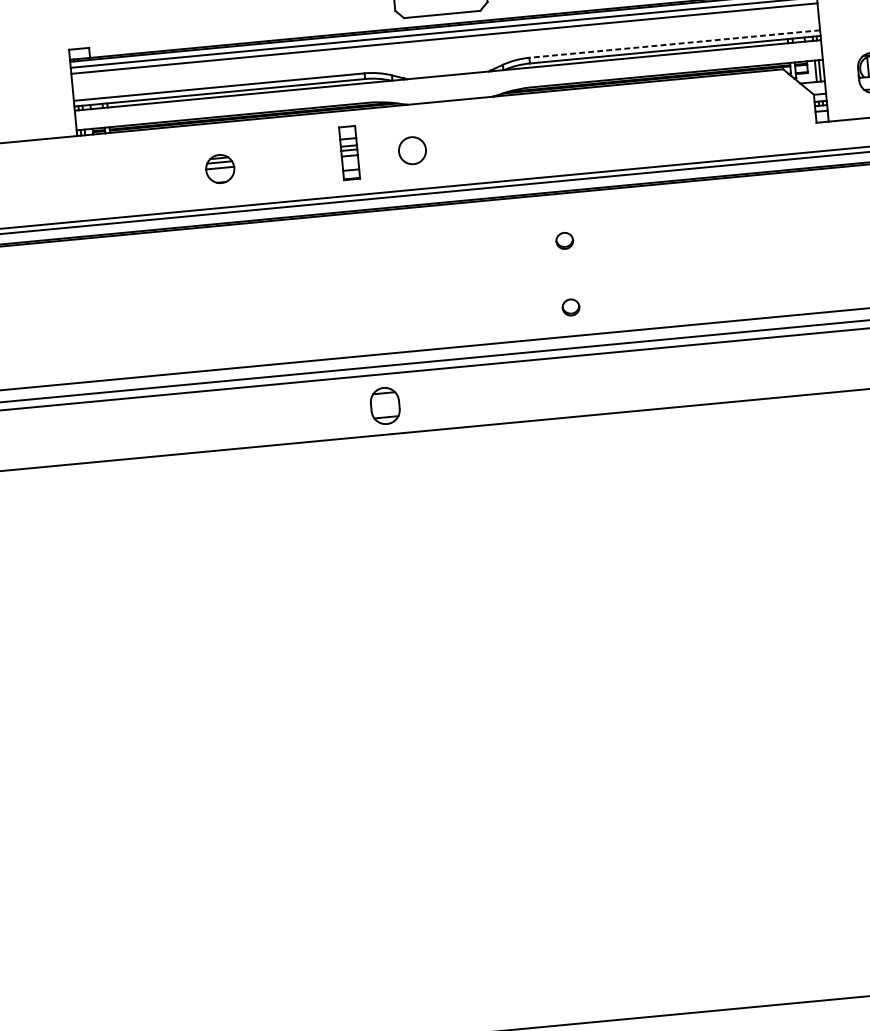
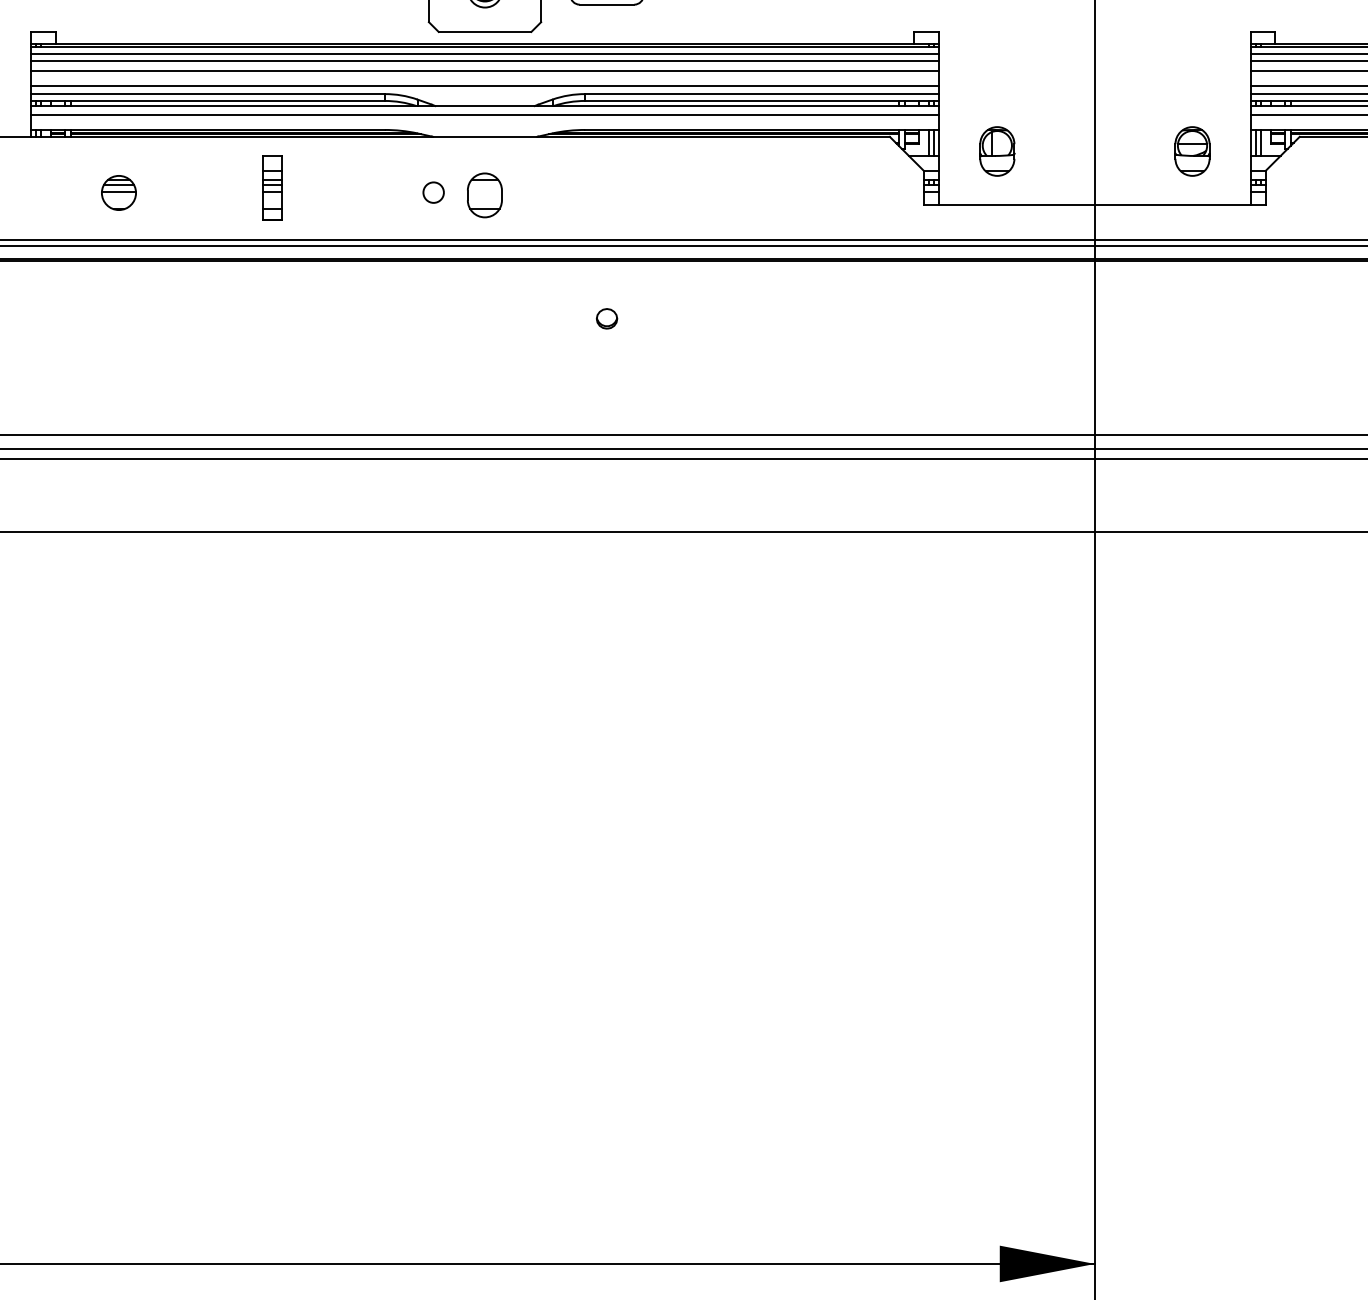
line: (675, 44) -> (762, 94), dashed -> solid
line: (444, 47) -> (484, 71), added
line: (445, 58) -> (484, 85), added
line: (448, 82) -> (484, 114), added
circle: (412, 150) -> (433, 192), size x0.62
part: (349, 152) -> (272, 187), moved
part: (219, 168) -> (118, 192), moved
part: (571, 307) -> (607, 399), removed
part: (384, 406) -> (484, 195), moved

